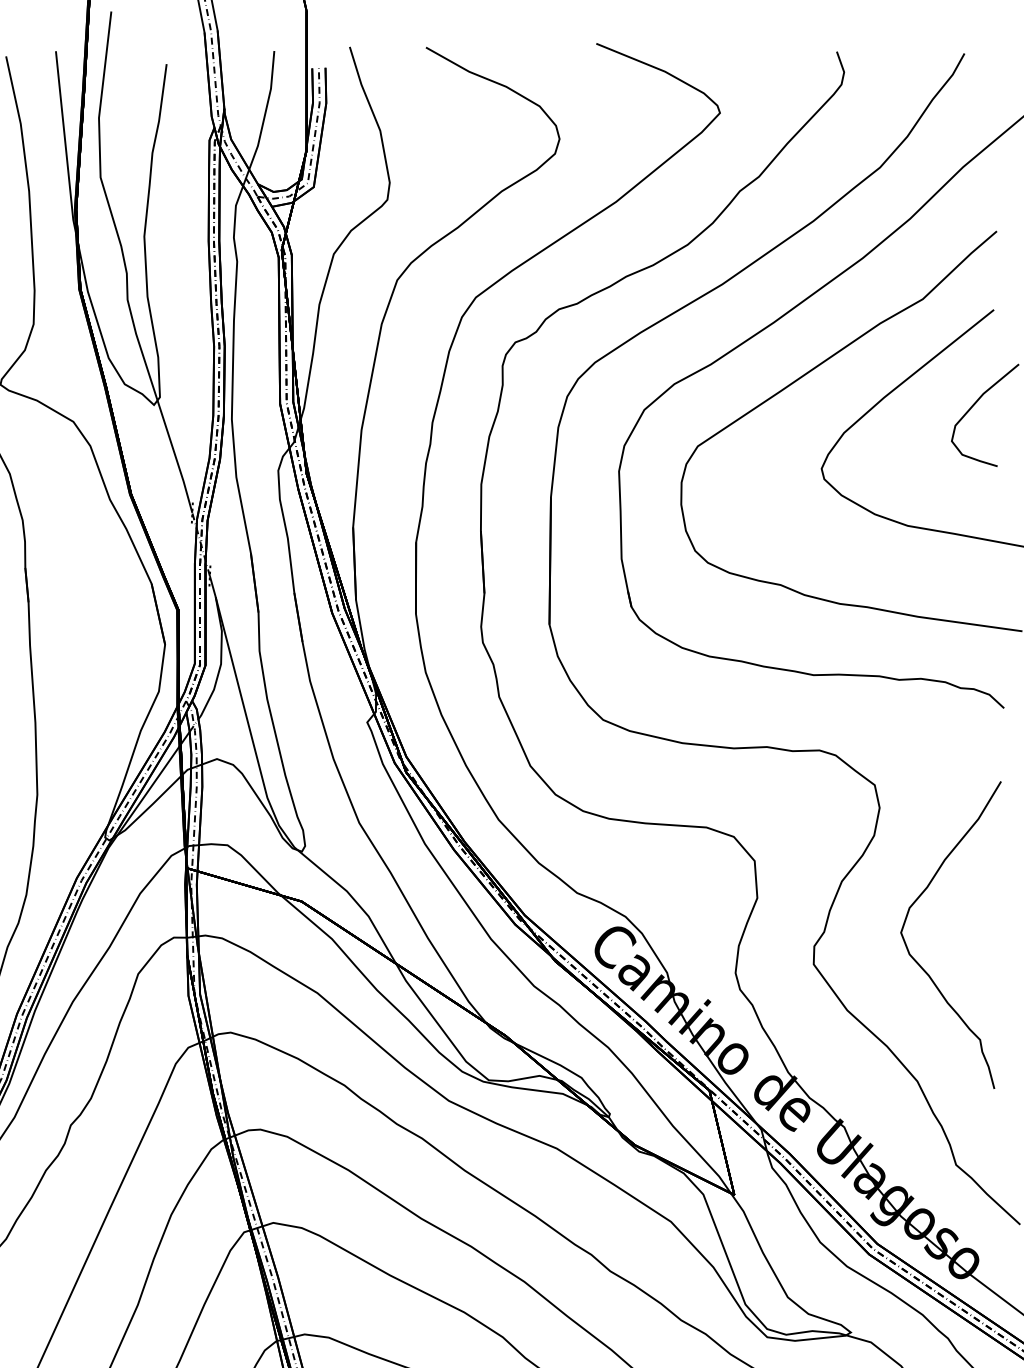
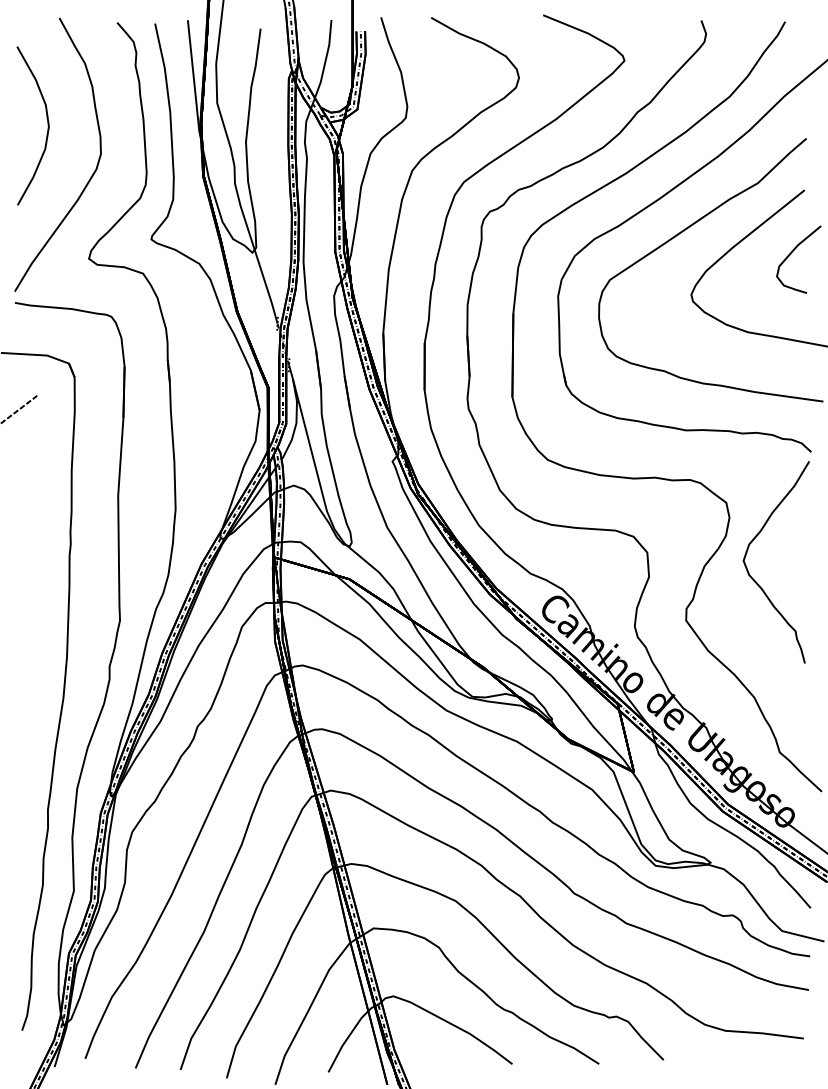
curve: (920, 964) -> (756, 581), moved

